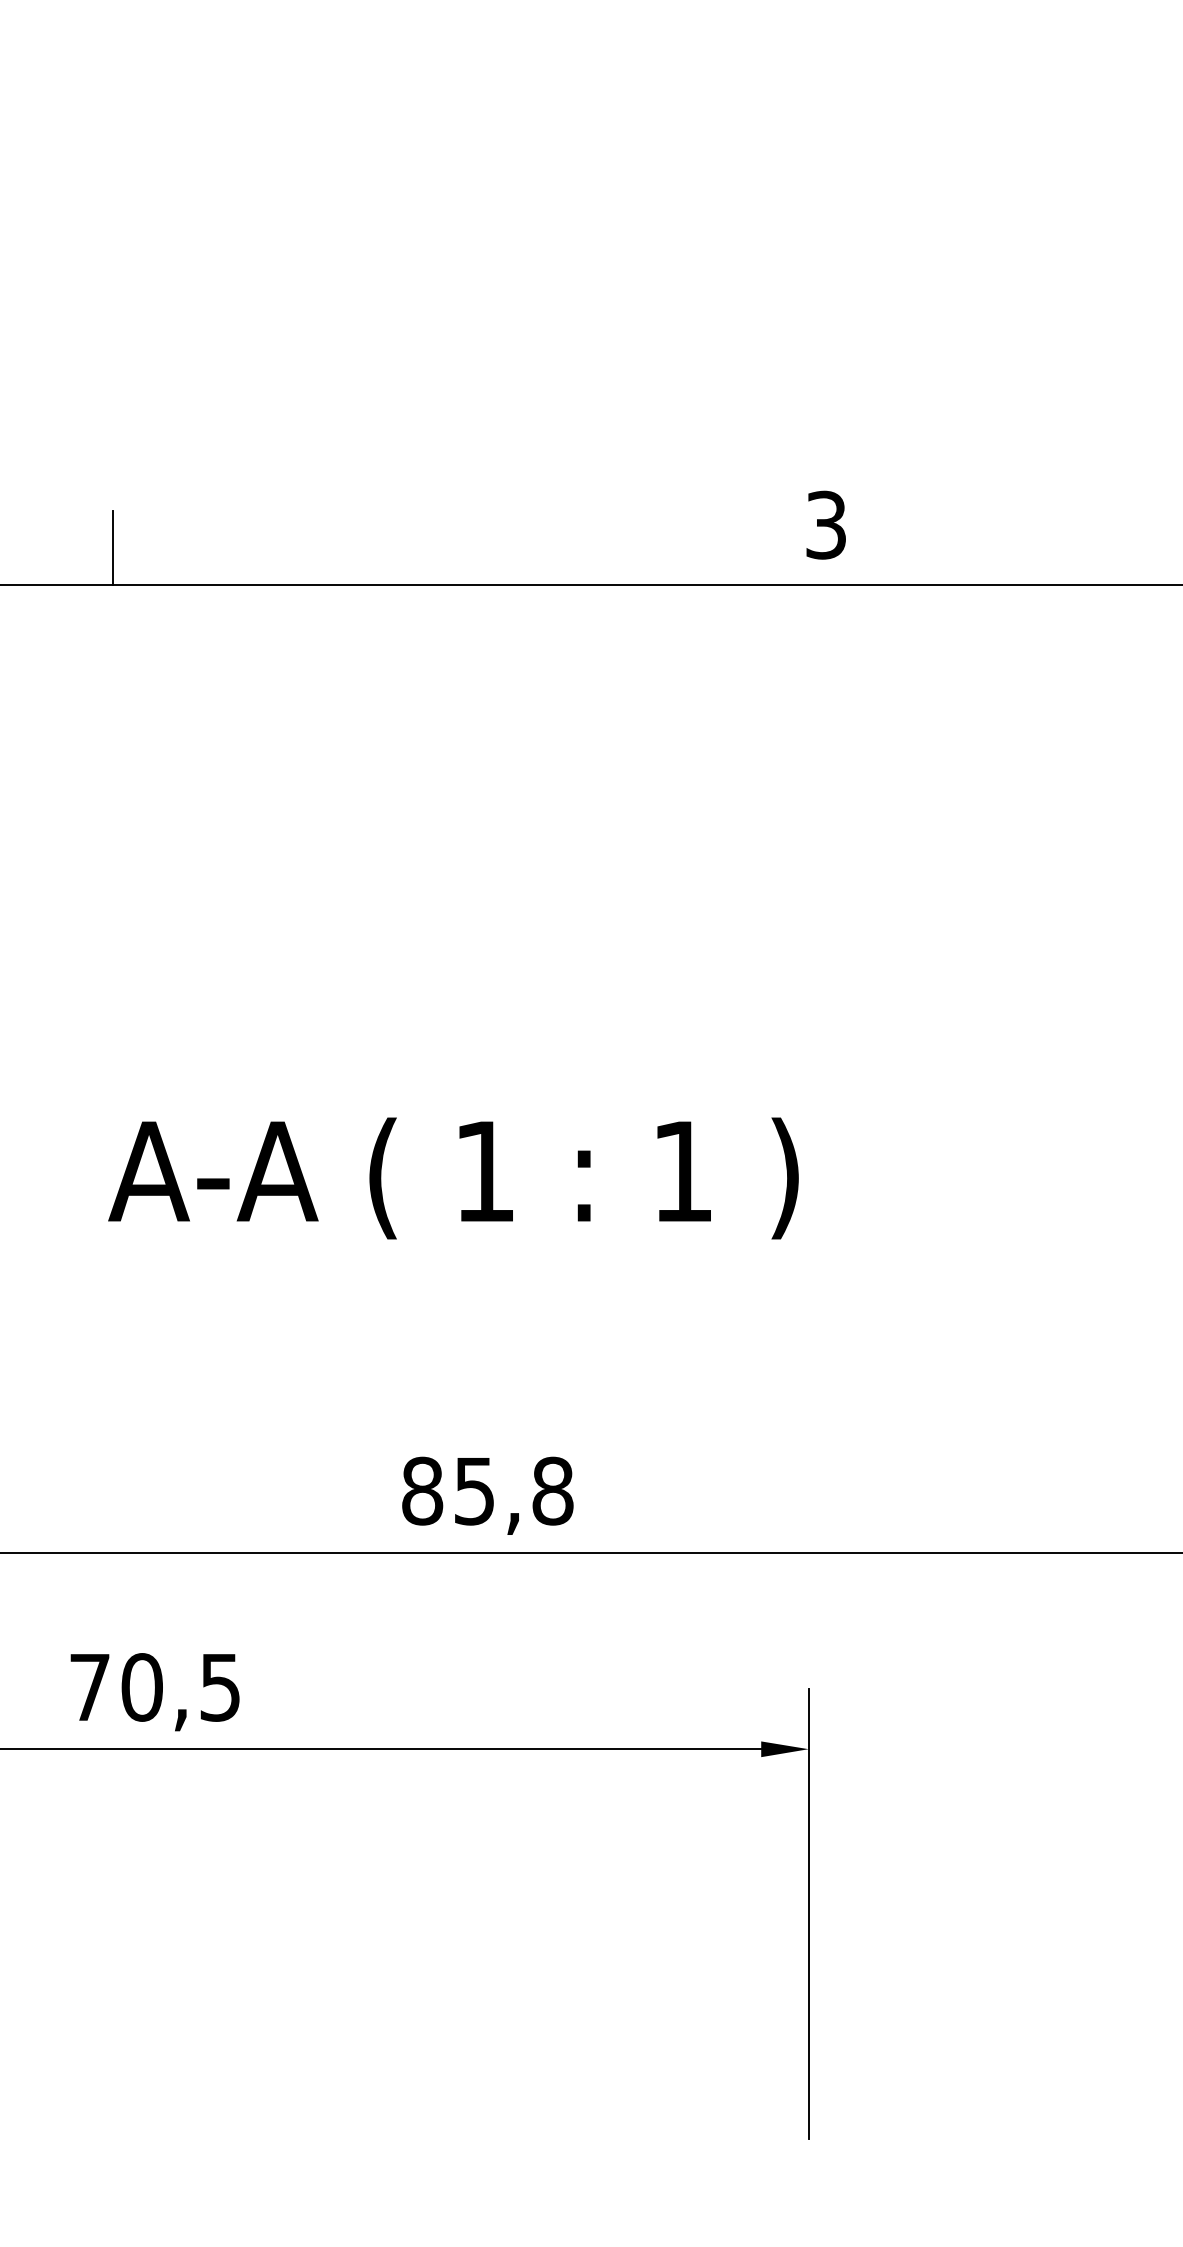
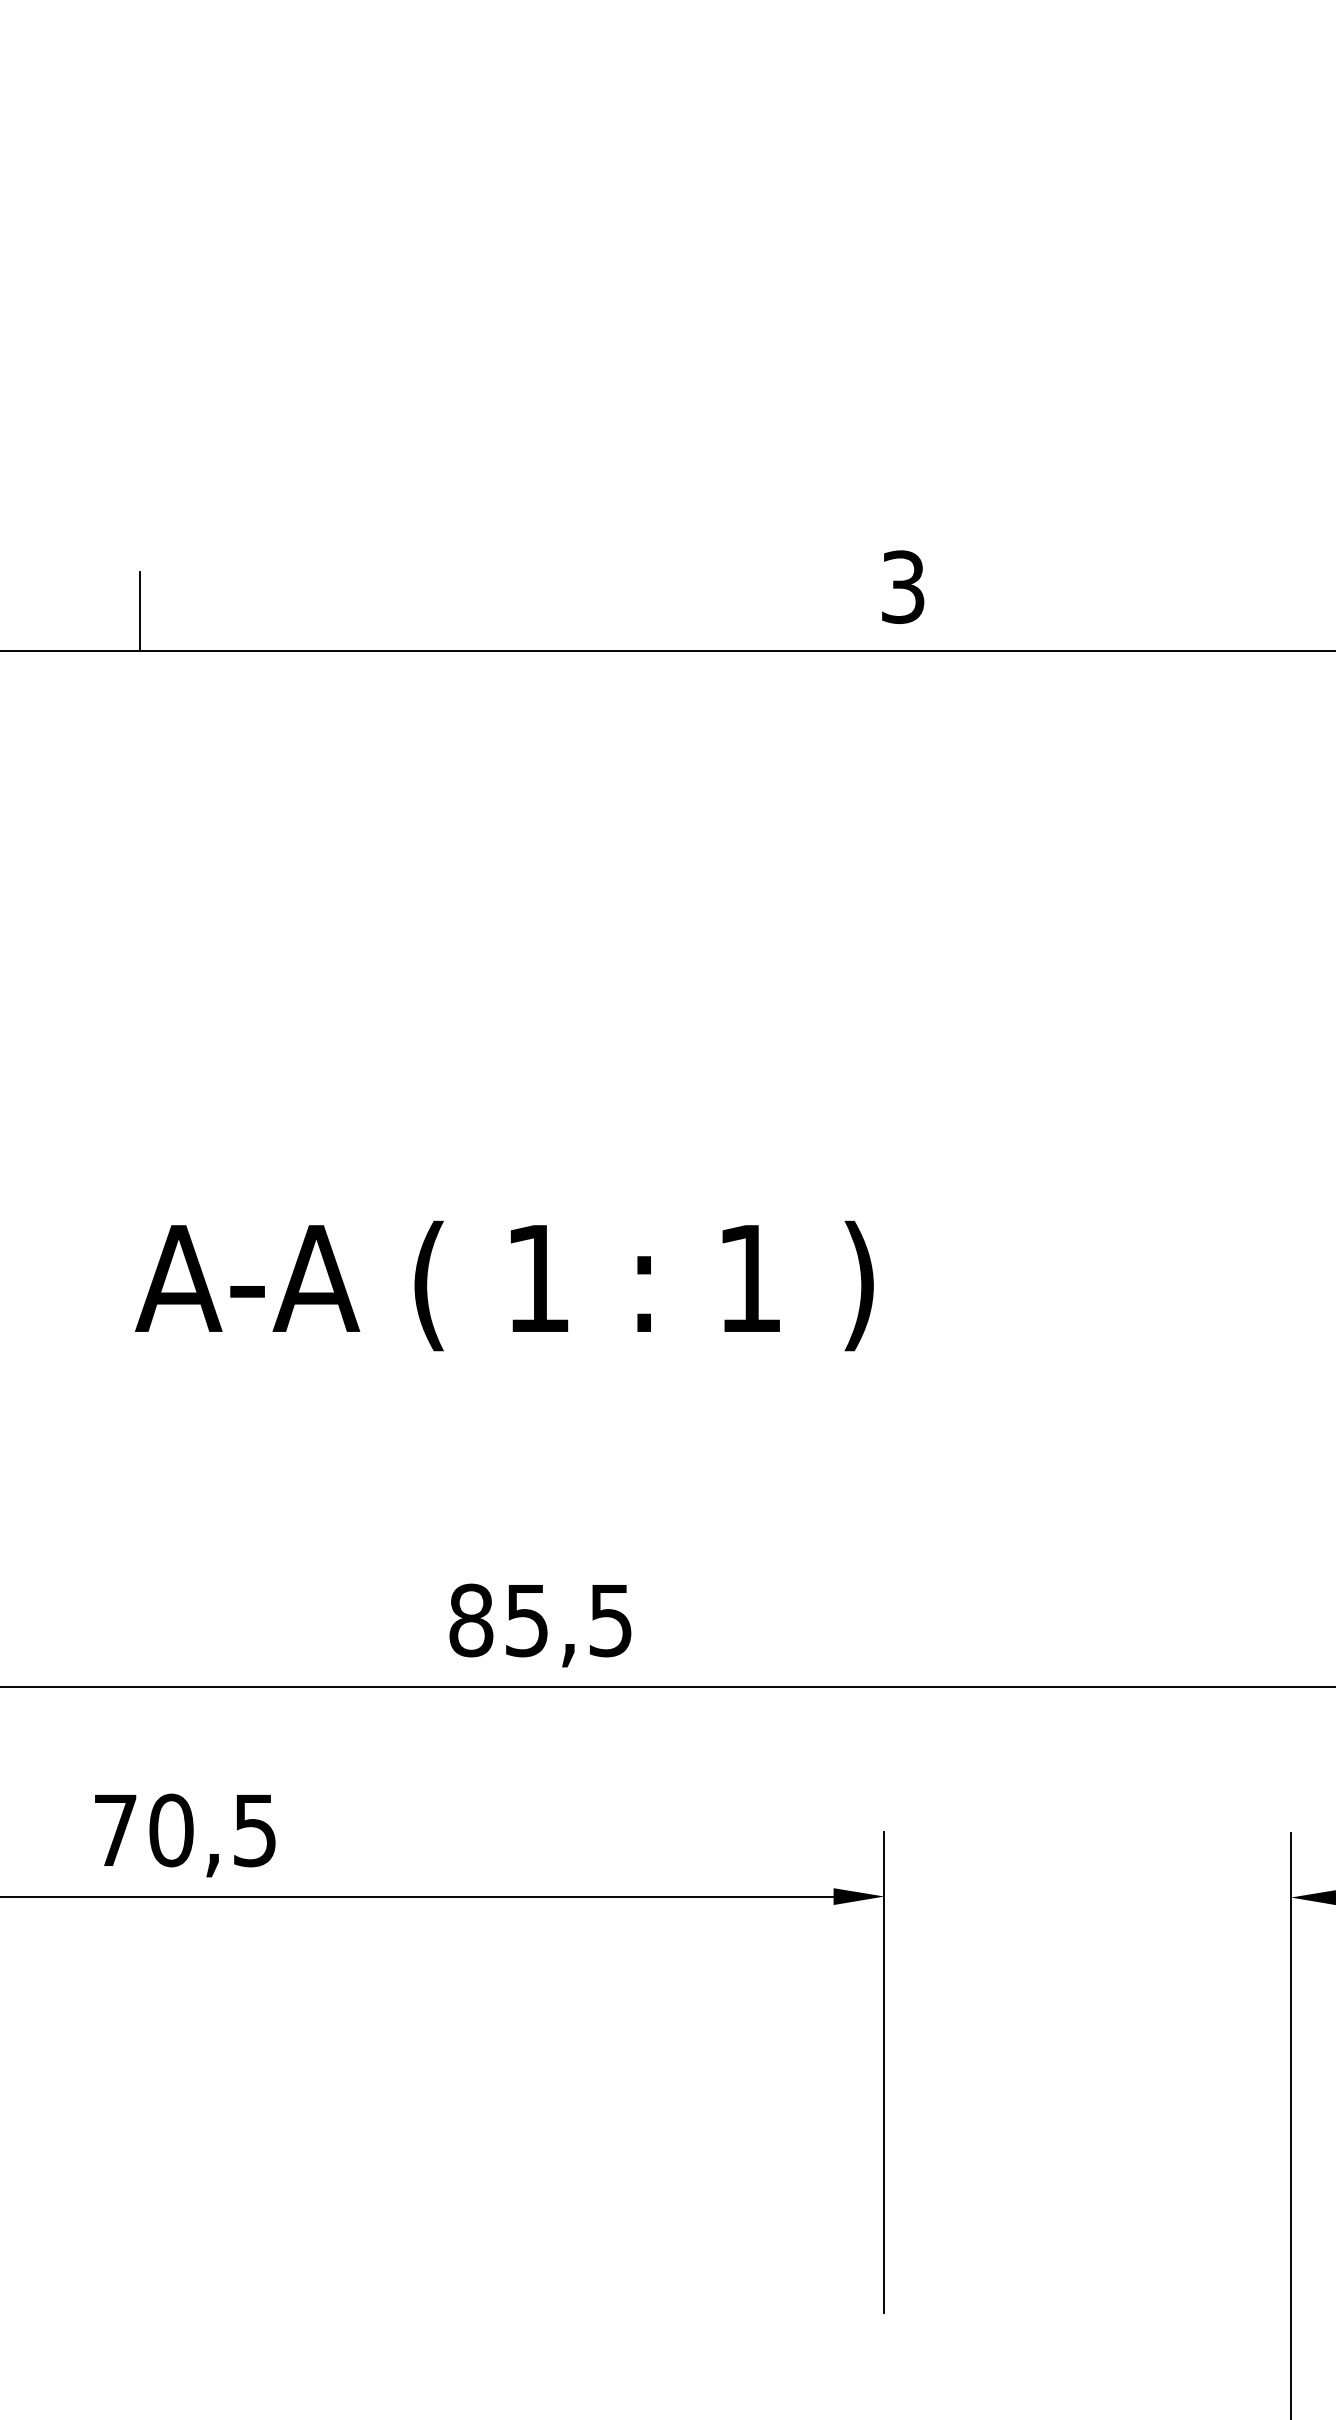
text: (552, 1491) -> (610, 1620), 85,8 -> 85,5

